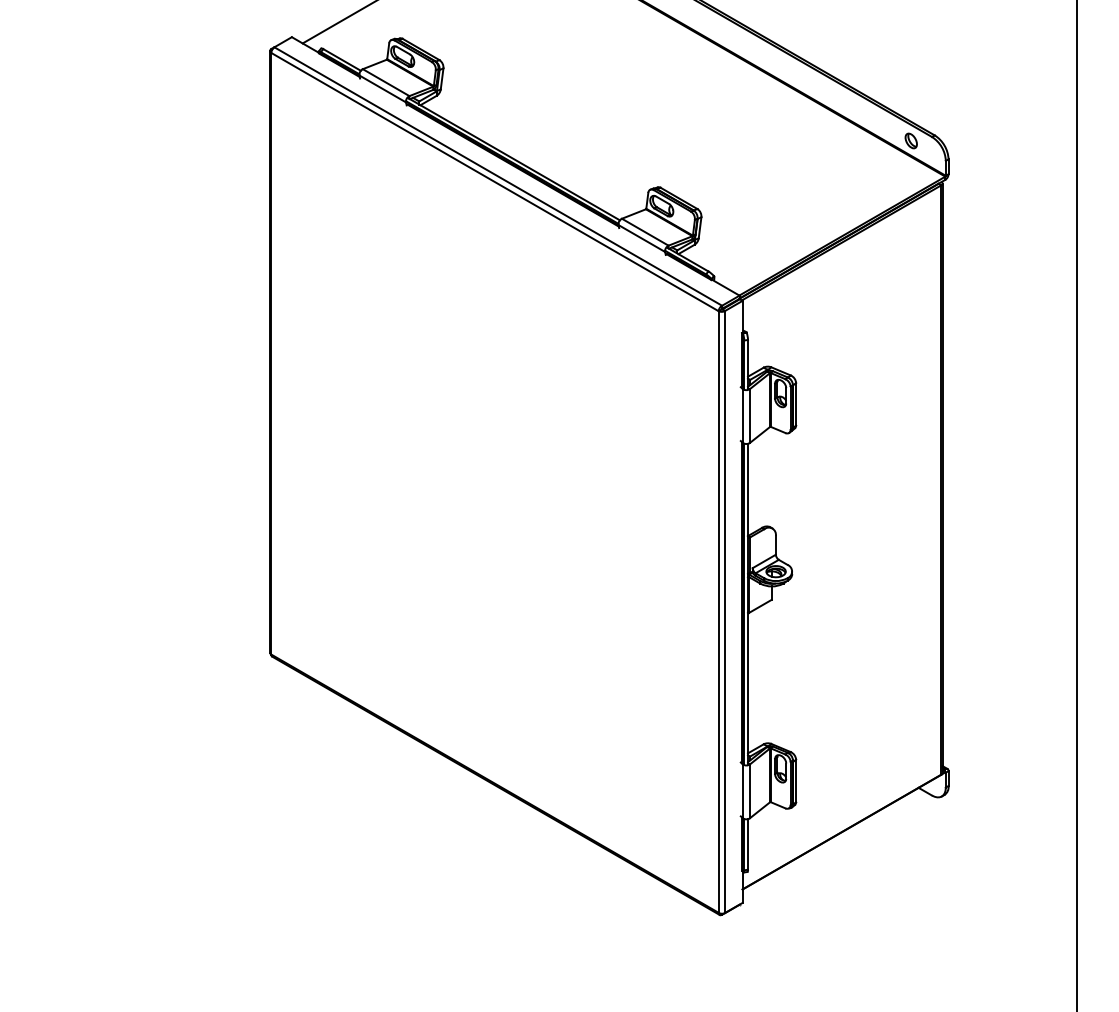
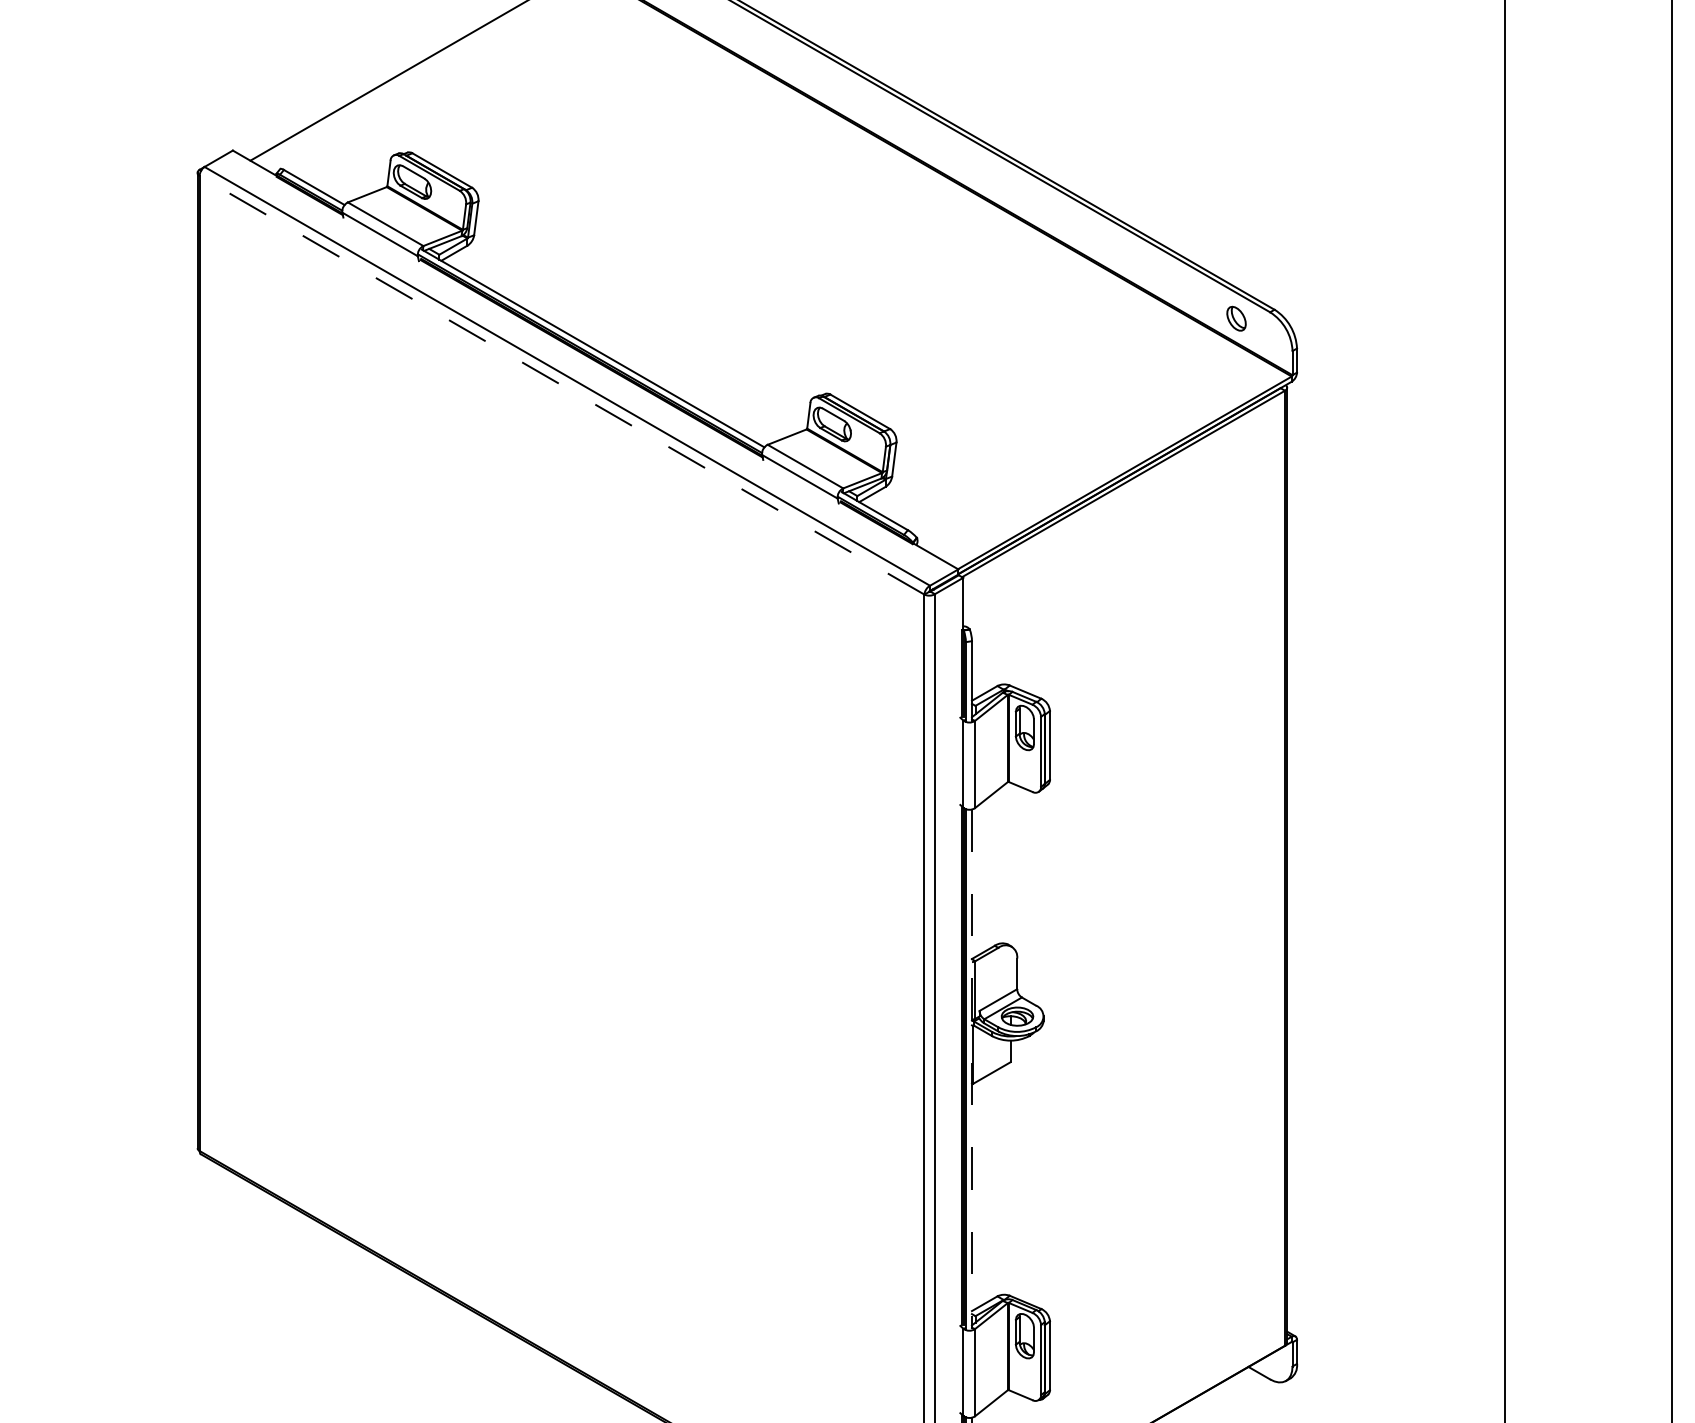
line: (494, 181) -> (561, 384), solid -> dashed
line: (748, 604) -> (972, 1069), solid -> dashed

